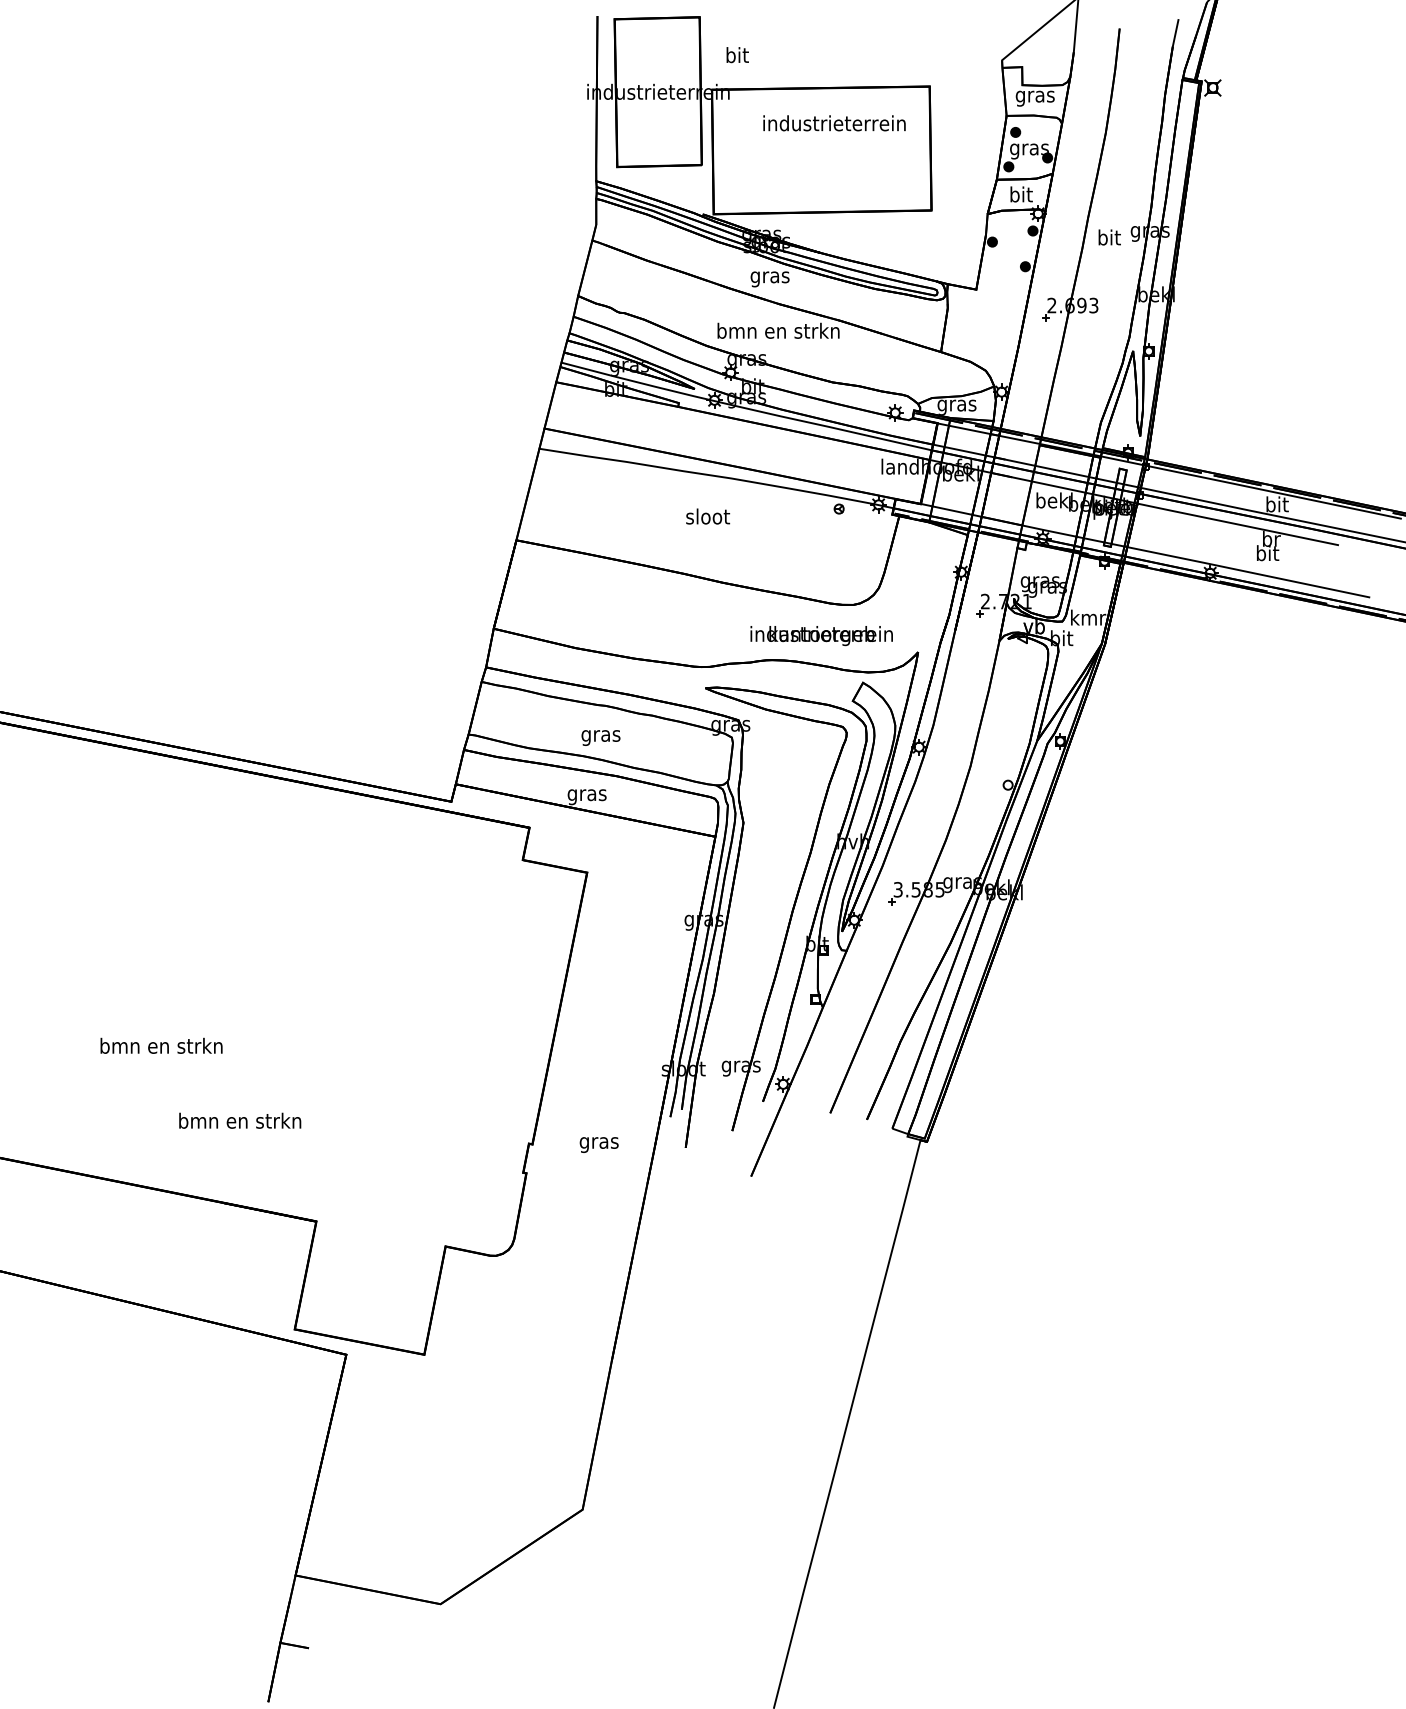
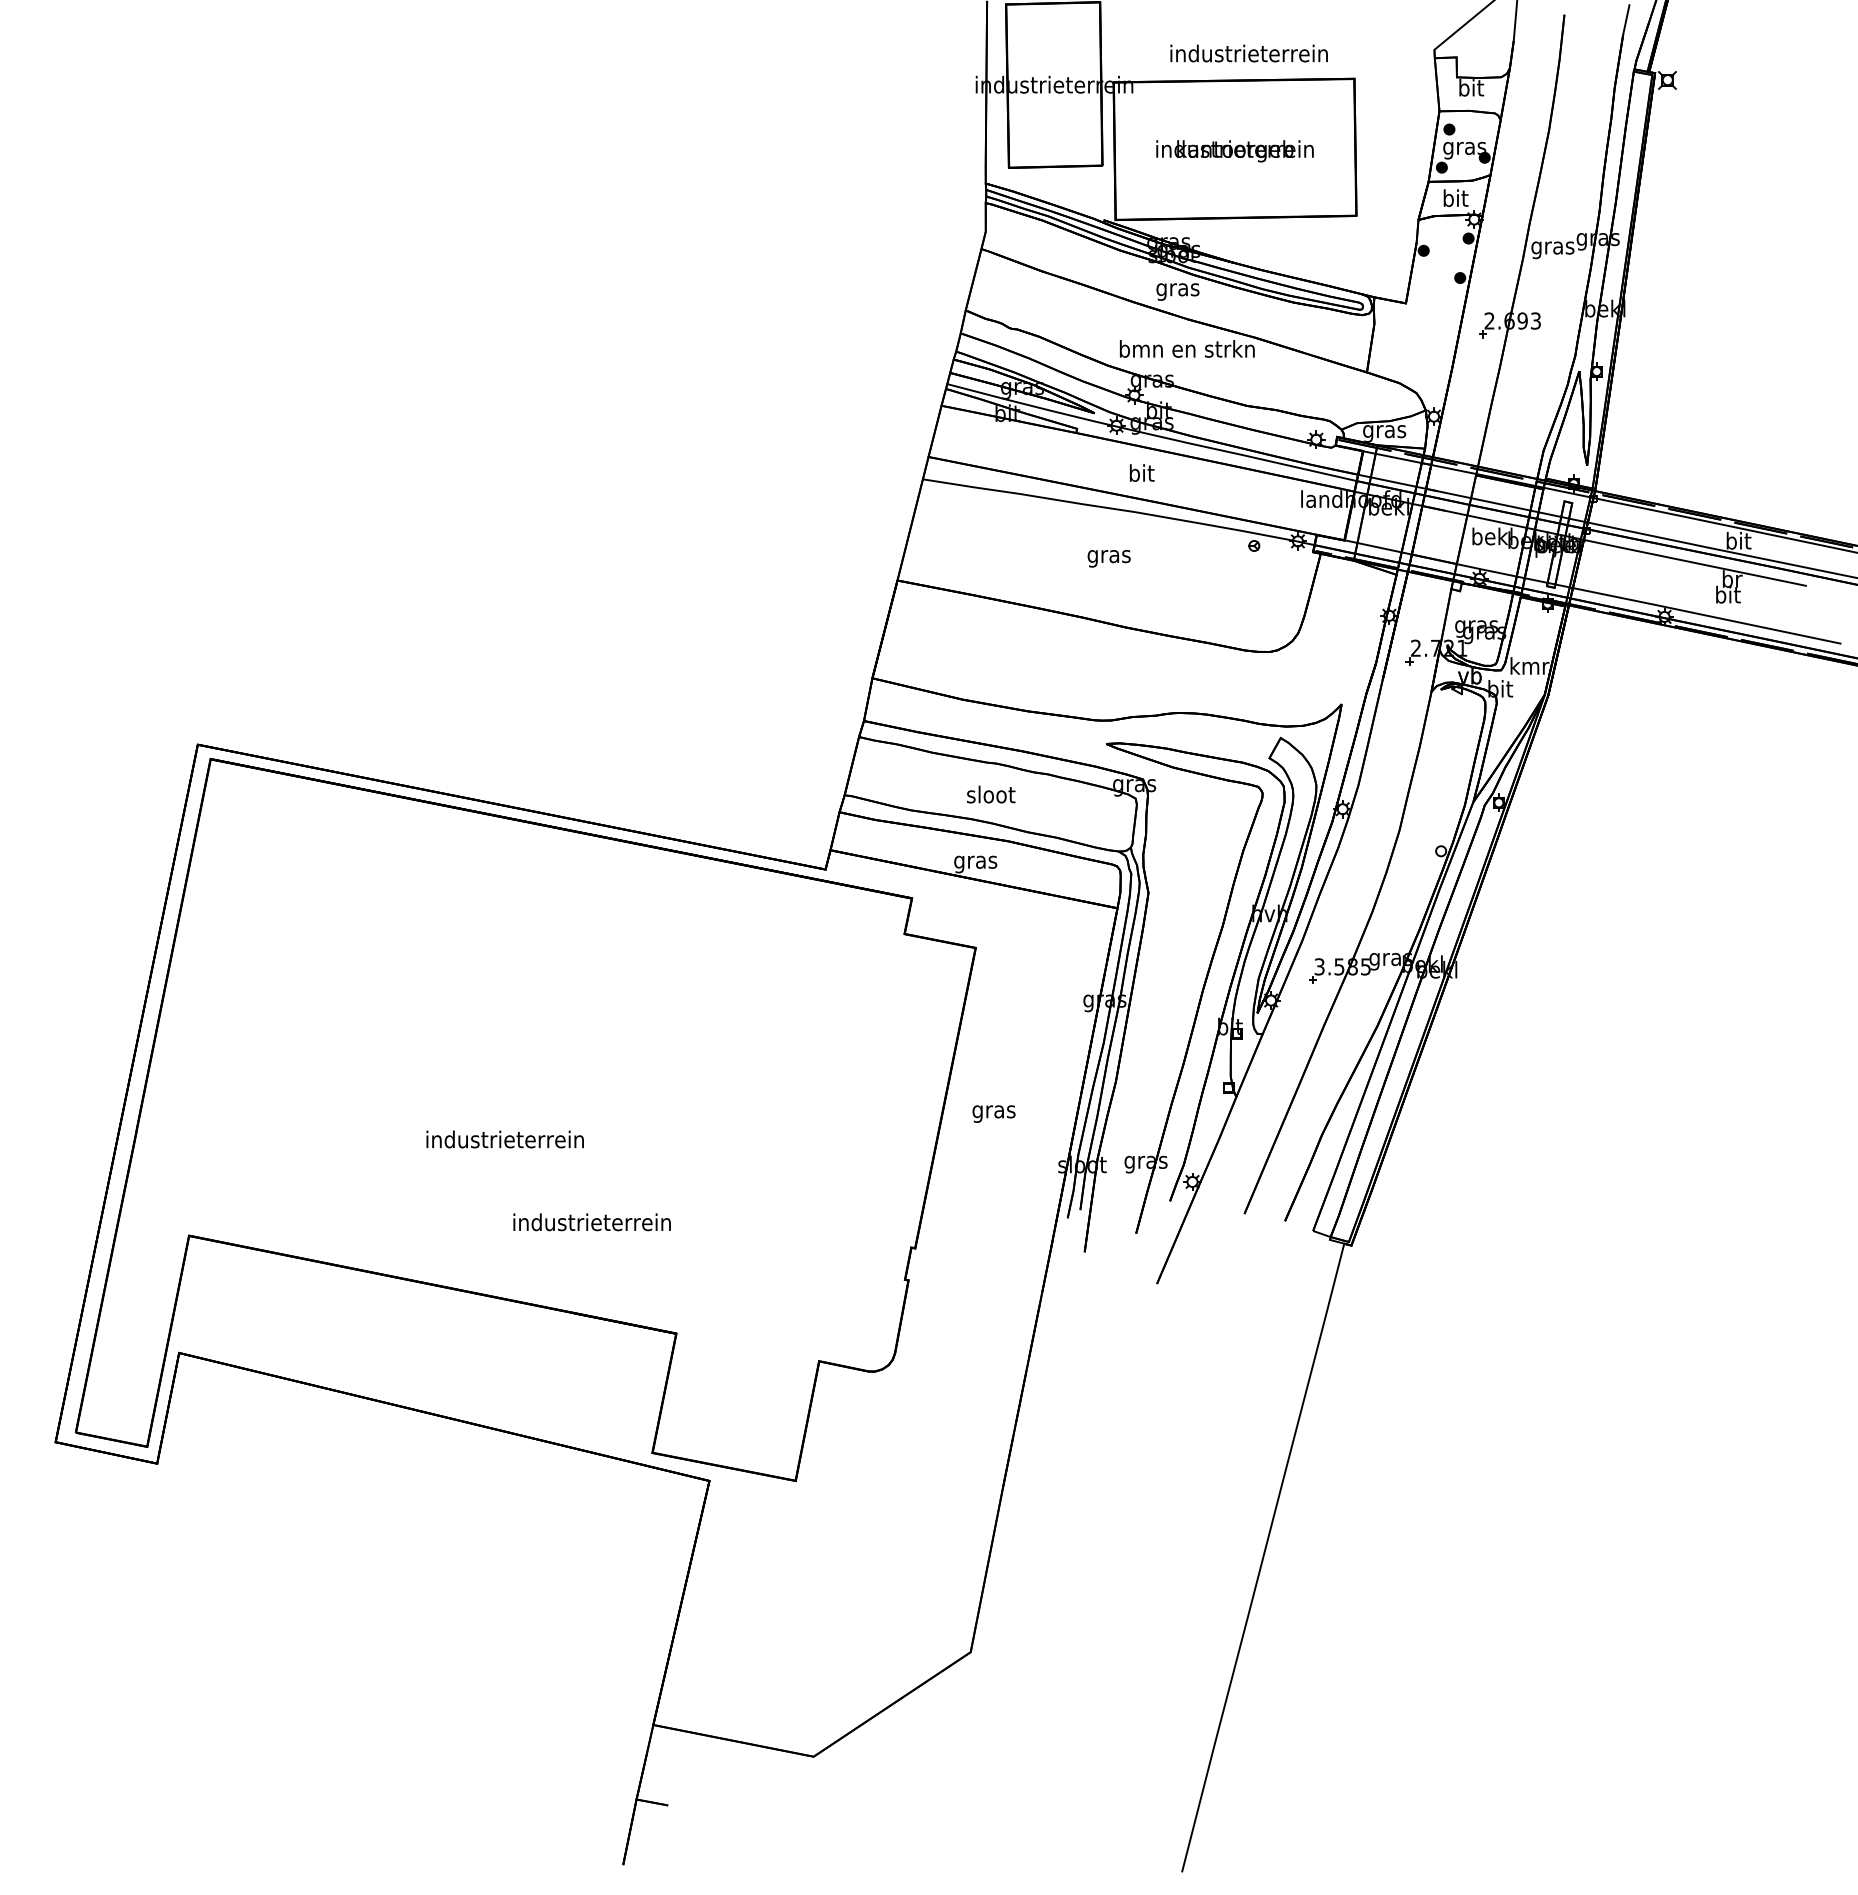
text: (737, 54) -> (1141, 472), moved
text: (1034, 97) -> (1470, 90), gras -> bit
text: (833, 123) -> (1248, 53), moved
text: (1108, 239) -> (1552, 247), bit -> gras
text: (708, 518) -> (1109, 556), sloot -> gras
text: (821, 636) -> (1234, 151), moved
text: (601, 735) -> (991, 796), gras -> sloot
text: (160, 1045) -> (504, 1139), bmn en strkn -> industrieterrein
text: (239, 1120) -> (591, 1222), bmn en strkn -> industrieterrein
text: (598, 1144) -> (993, 1113), moved

